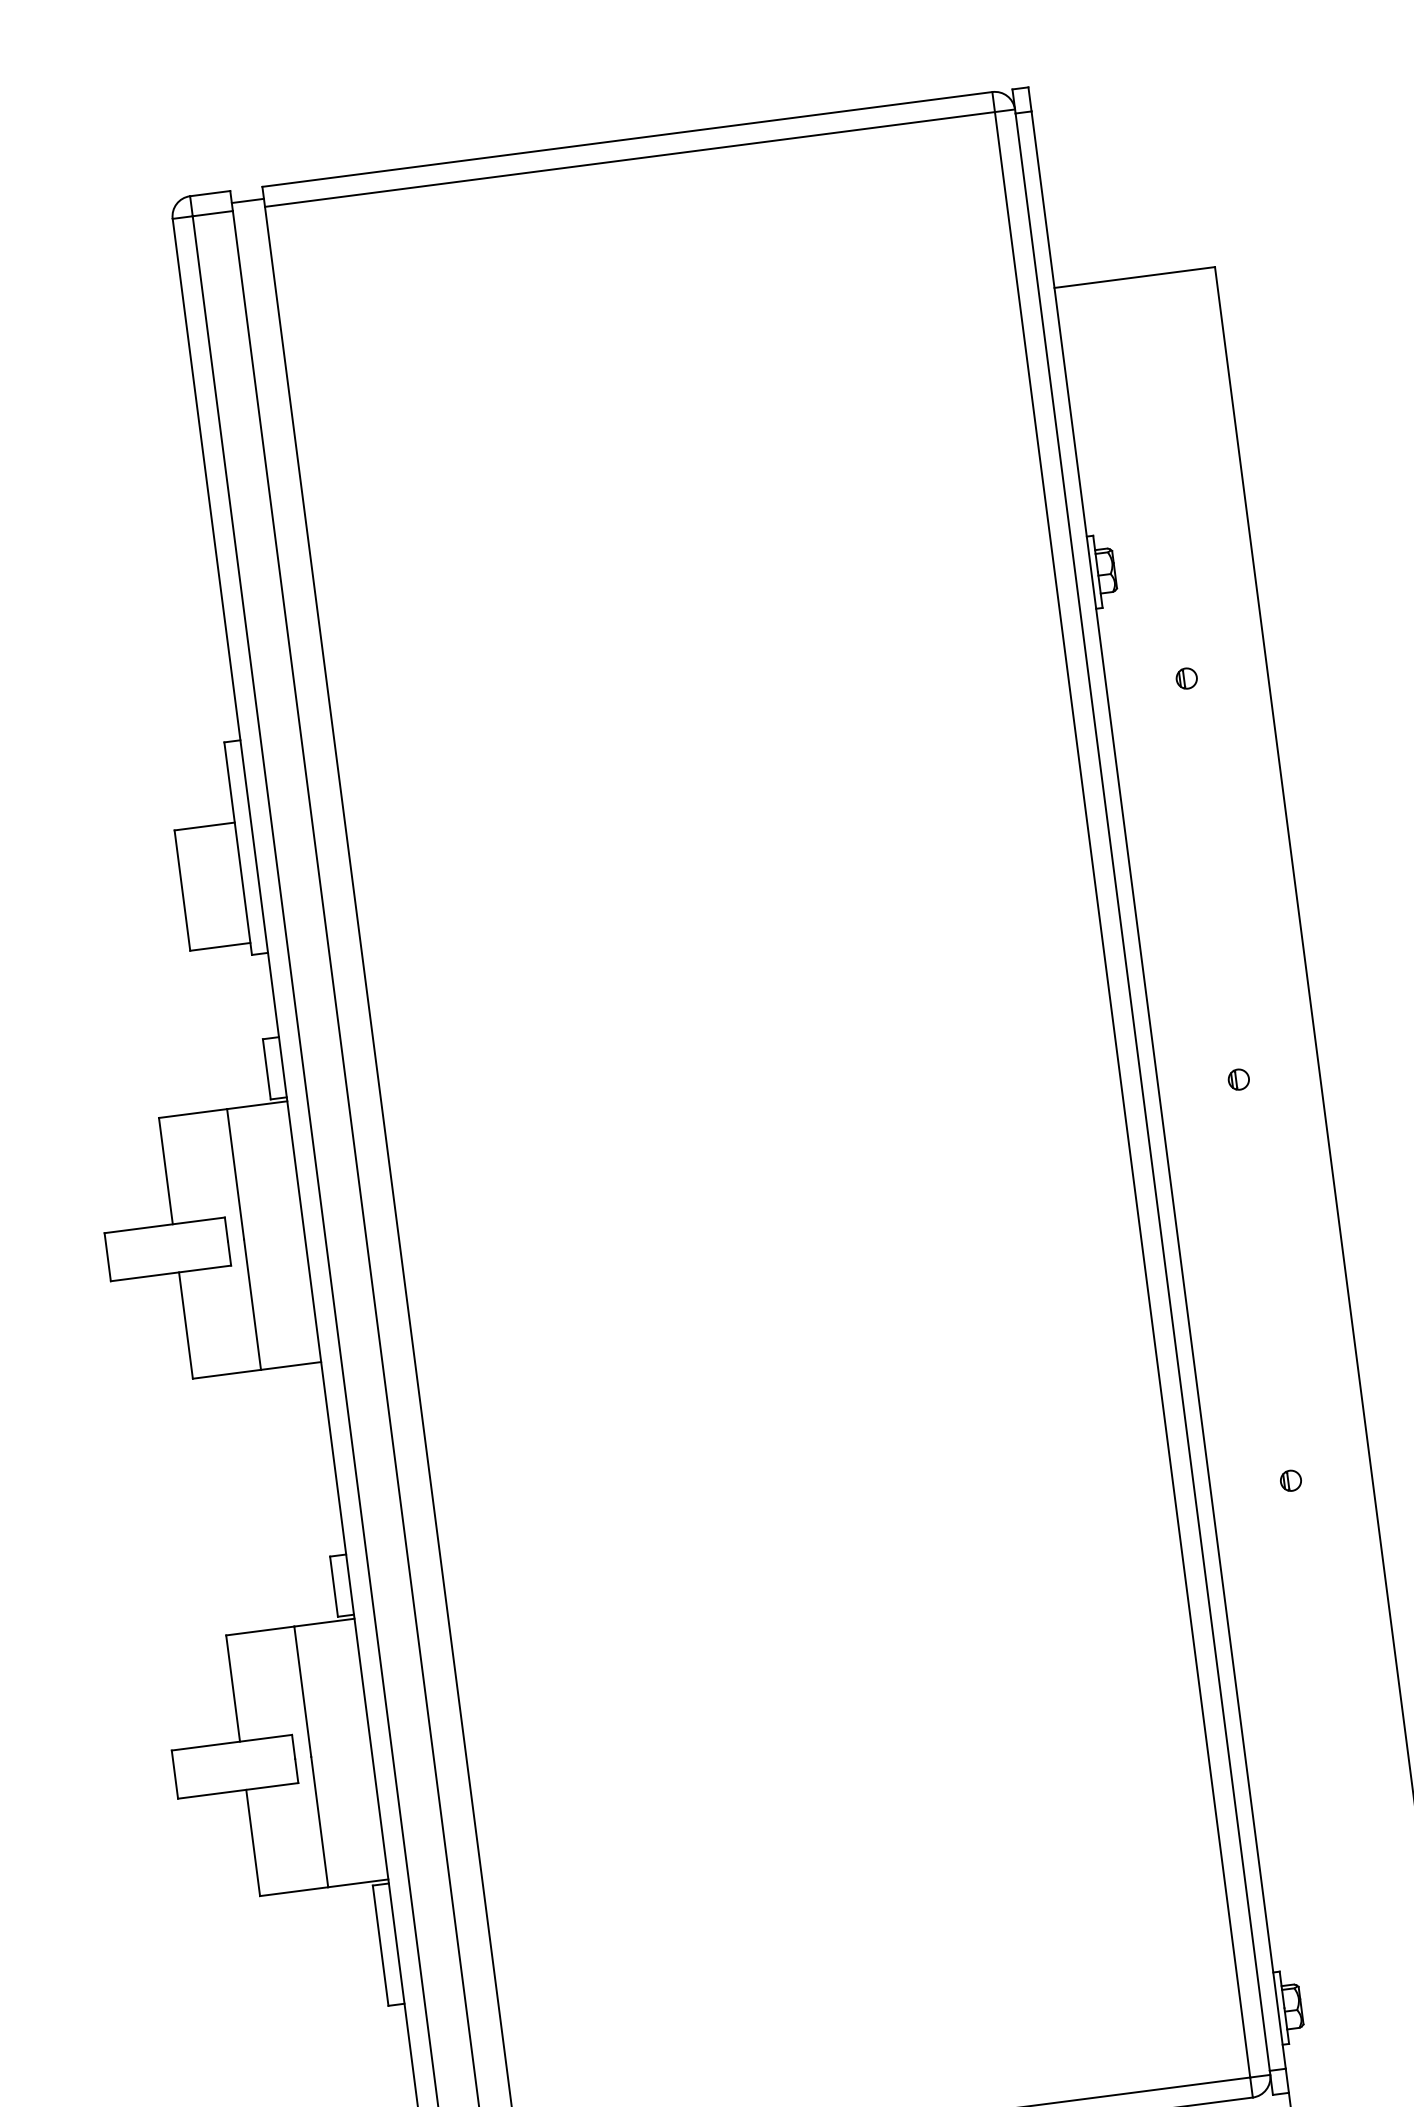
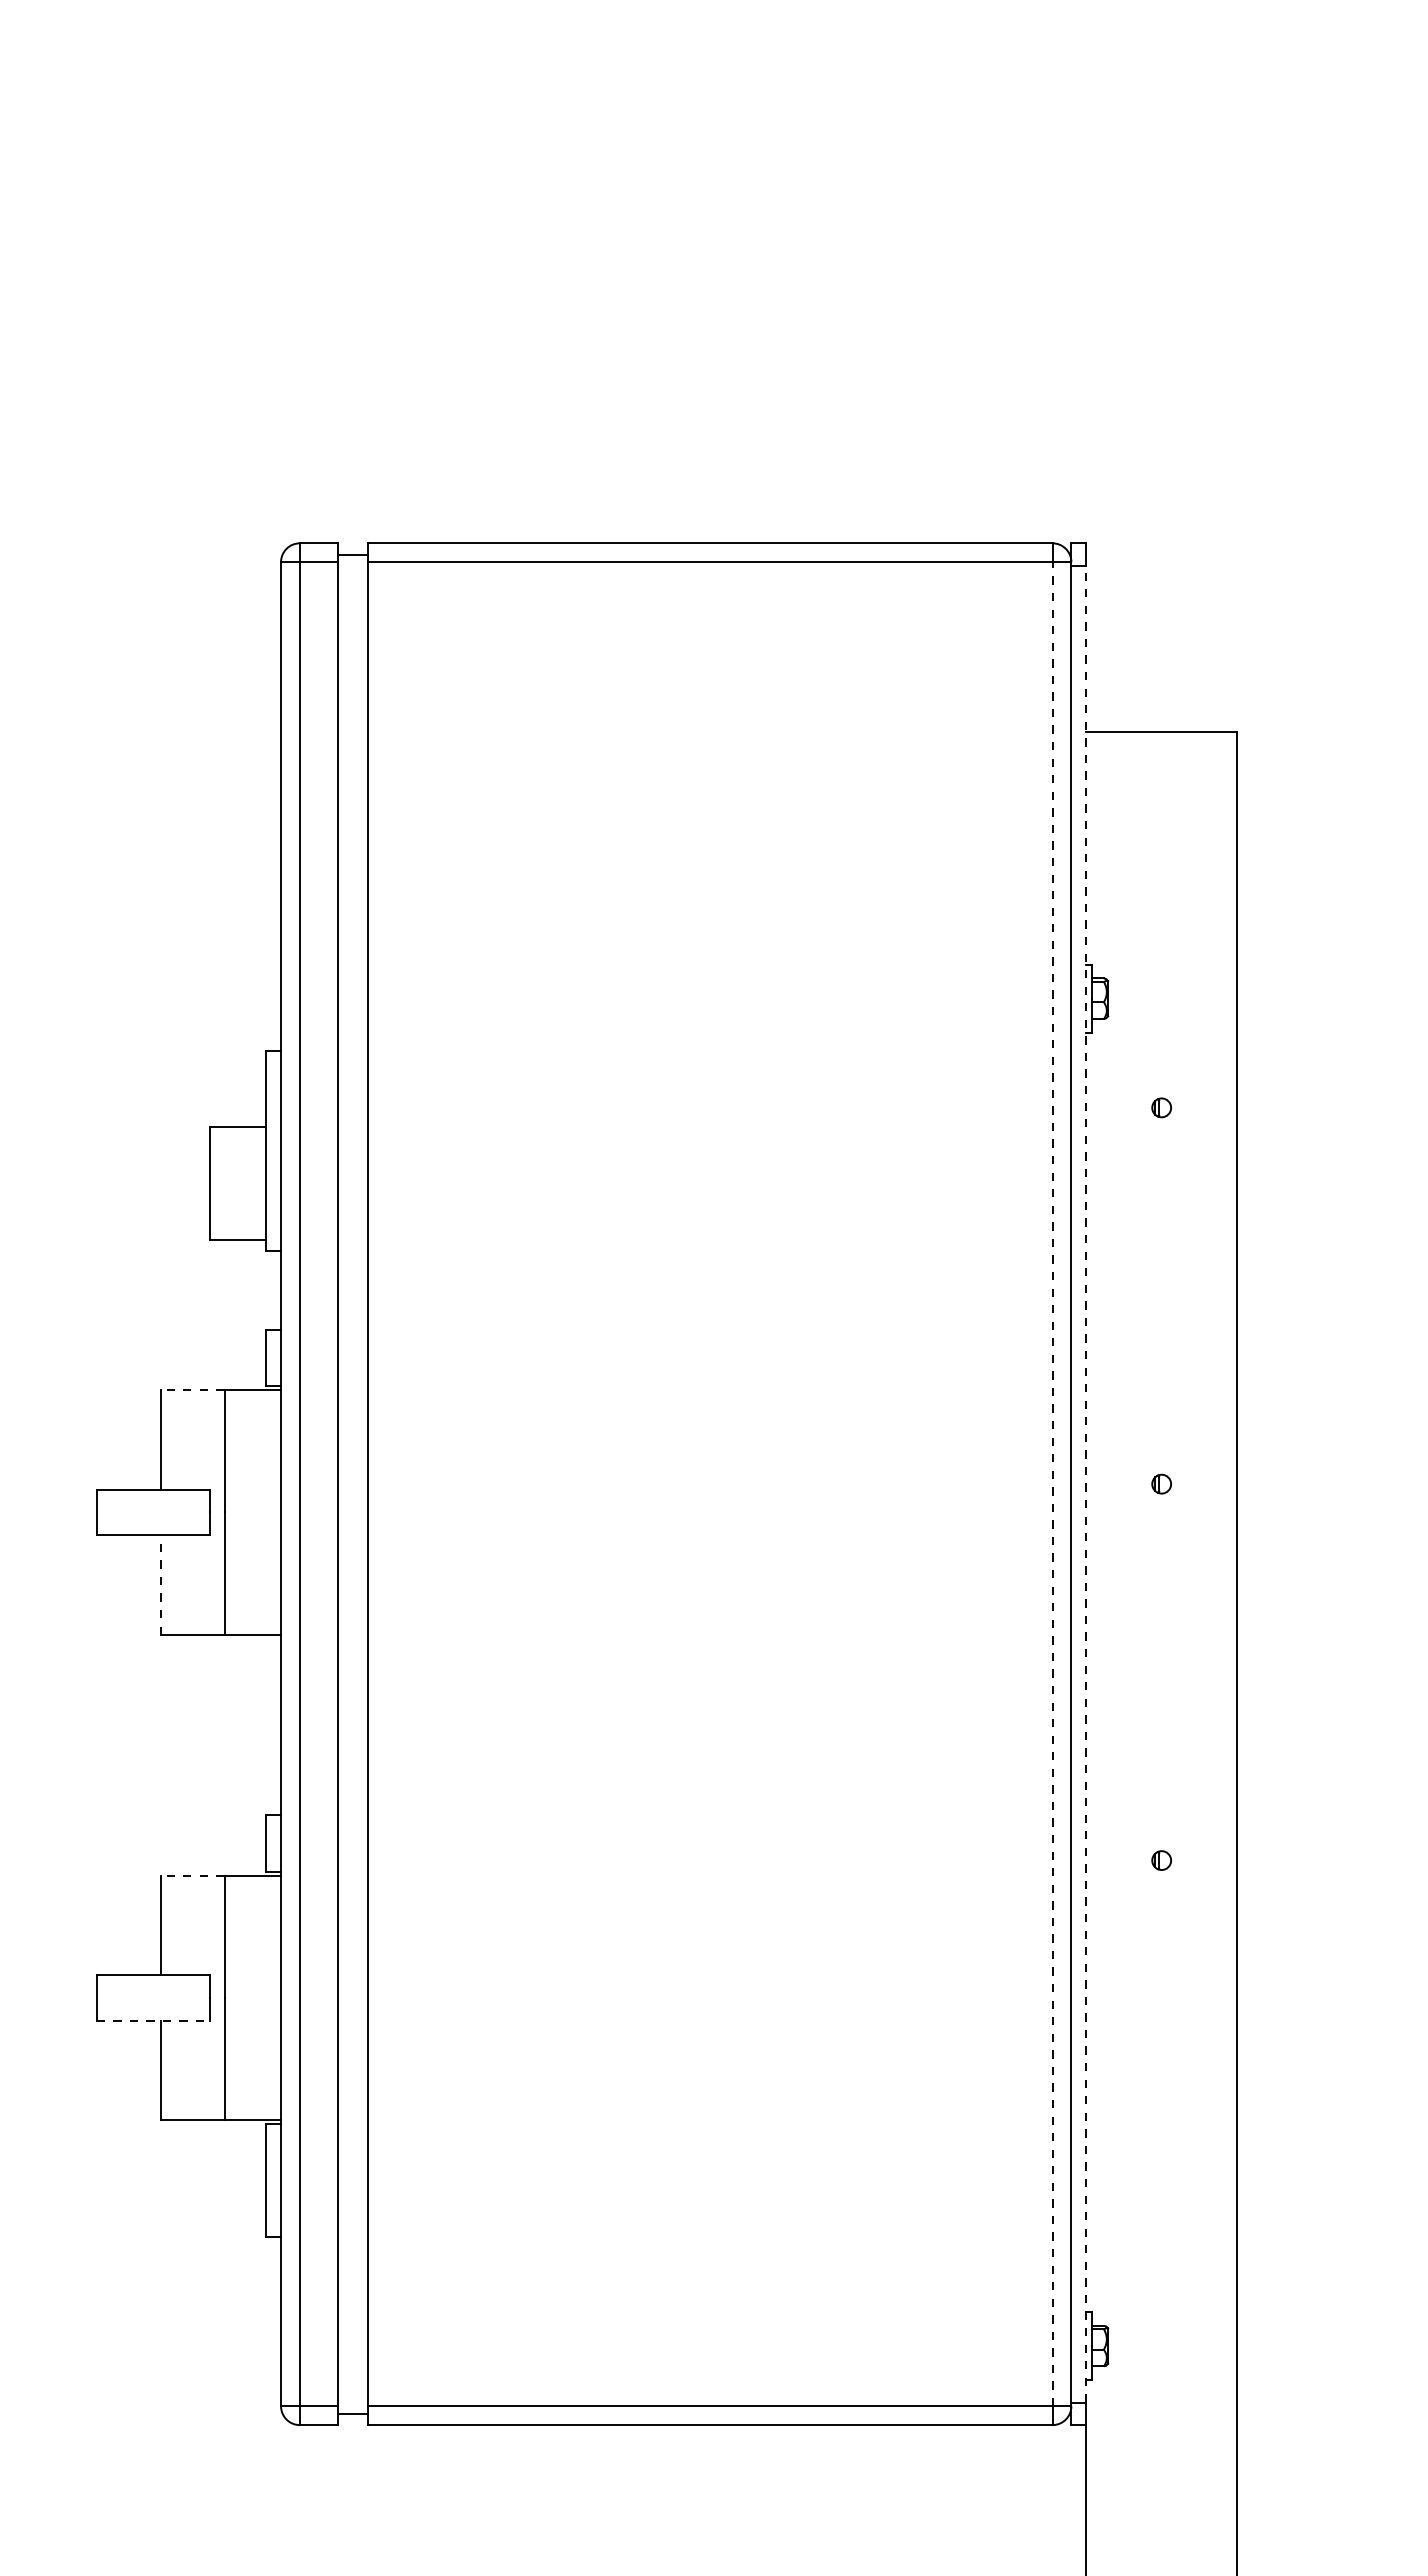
line: (1158, 1089) -> (1086, 1483), solid -> dashed
line: (1122, 1094) -> (1052, 1483), solid -> dashed
line: (192, 1113) -> (192, 1390), solid -> dashed
line: (185, 1325) -> (160, 1584), solid -> dashed
line: (260, 1630) -> (192, 1875), solid -> dashed
line: (238, 1790) -> (153, 2020), solid -> dashed

